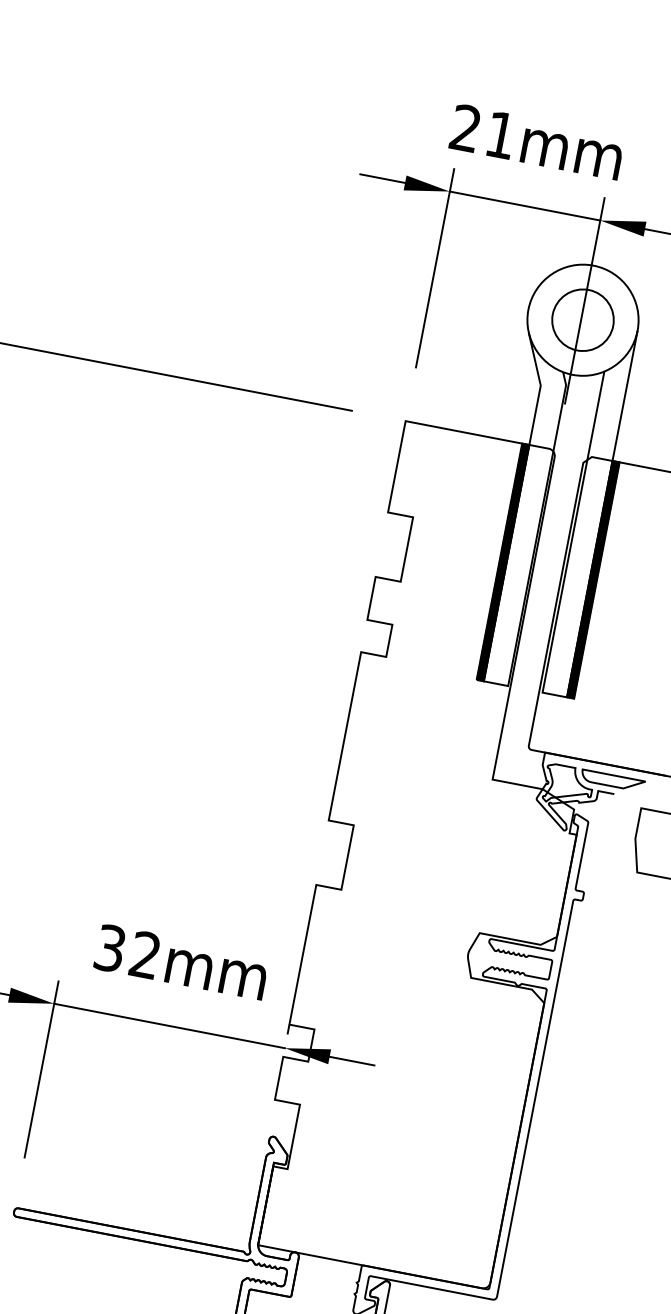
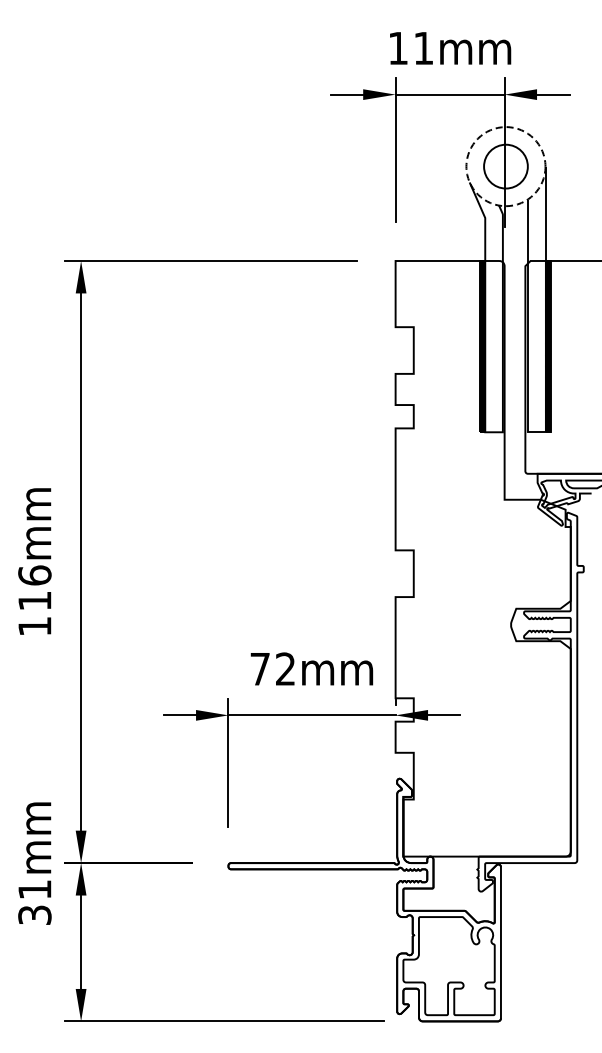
text: (464, 127) -> (397, 47), 21mm -> 11mm
circle: (582, 319) -> (505, 166), solid -> dashed
text: (109, 947) -> (259, 668), 32mm -> 72mm

